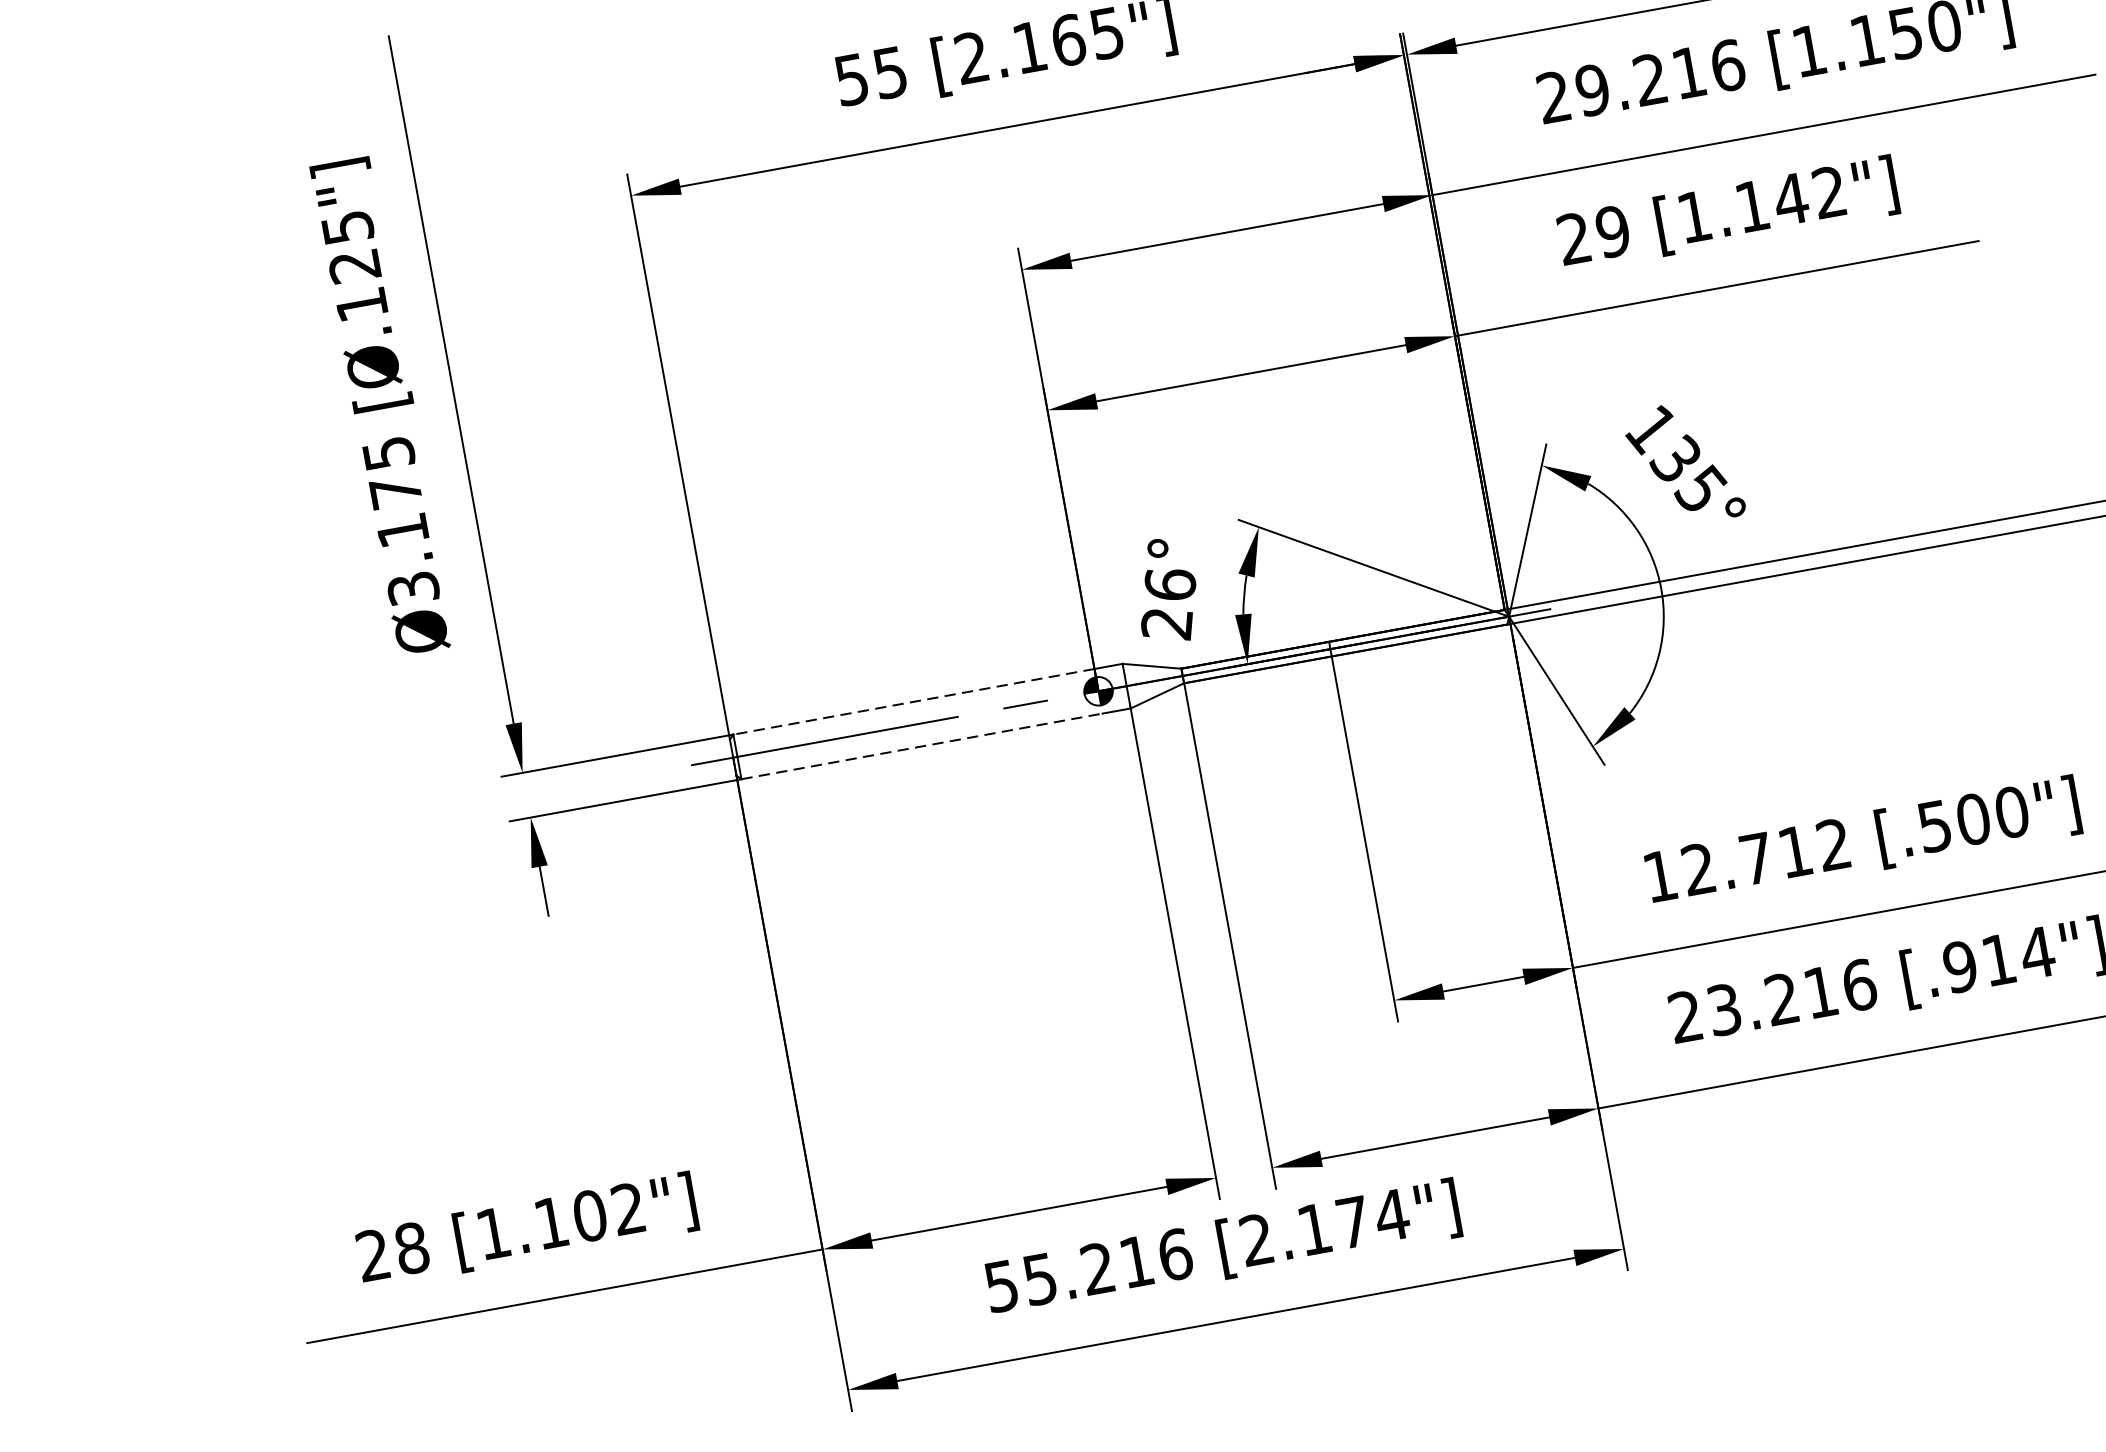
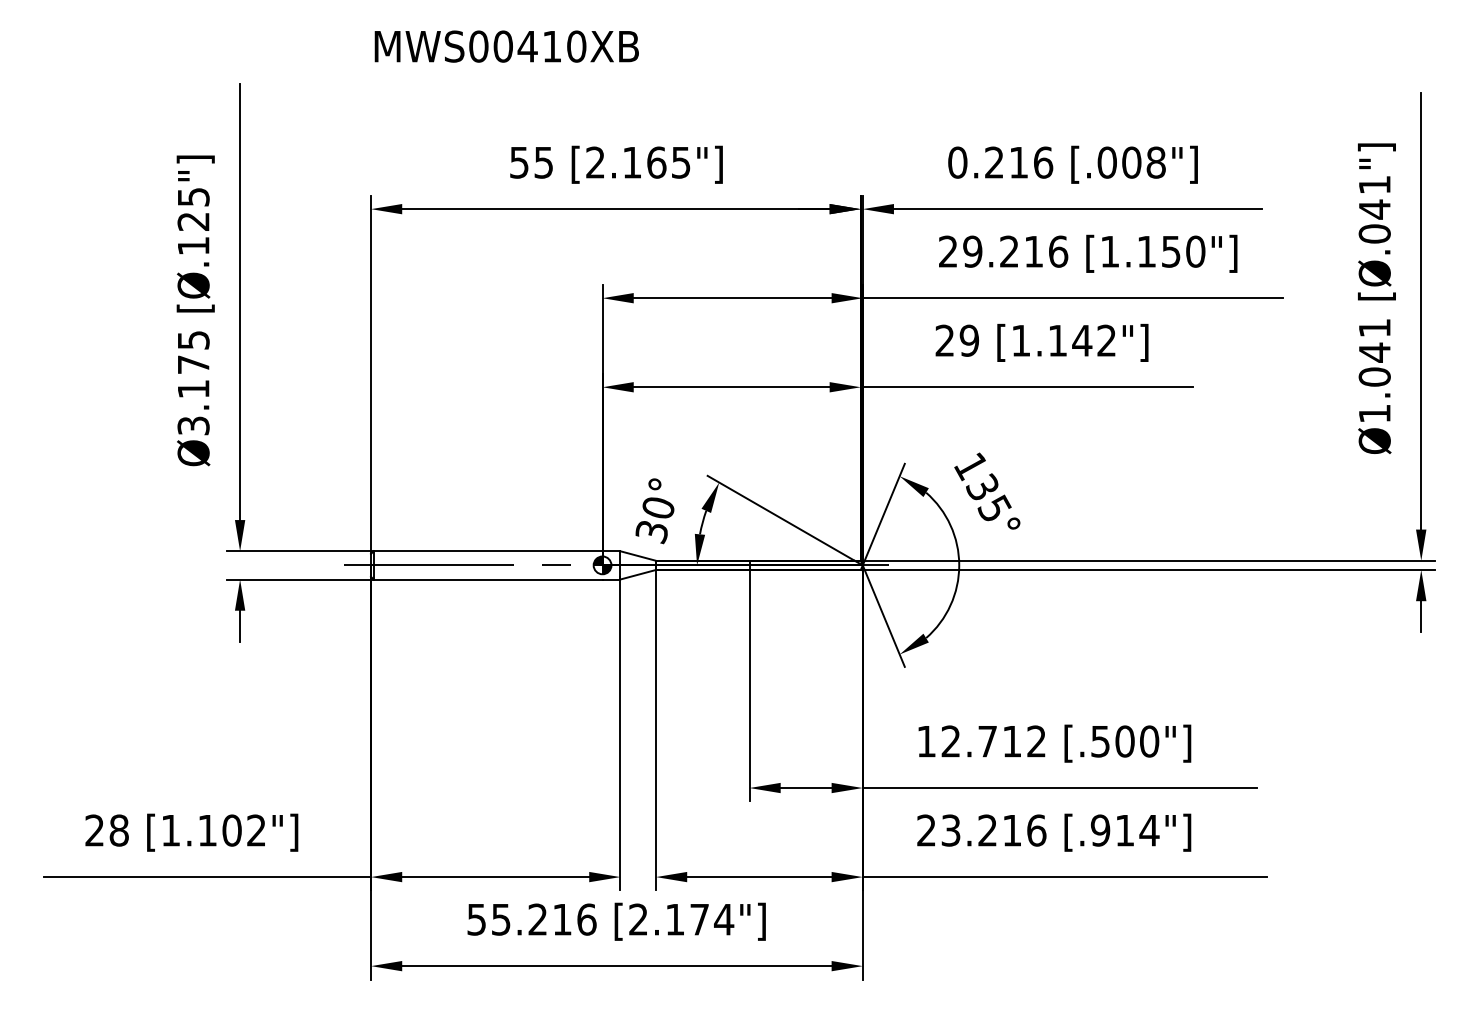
text: (1167, 605) -> (654, 520), 26° -> 30°
line: (913, 702) -> (487, 551), dashed -> solid
line: (922, 746) -> (488, 579), dashed -> solid

